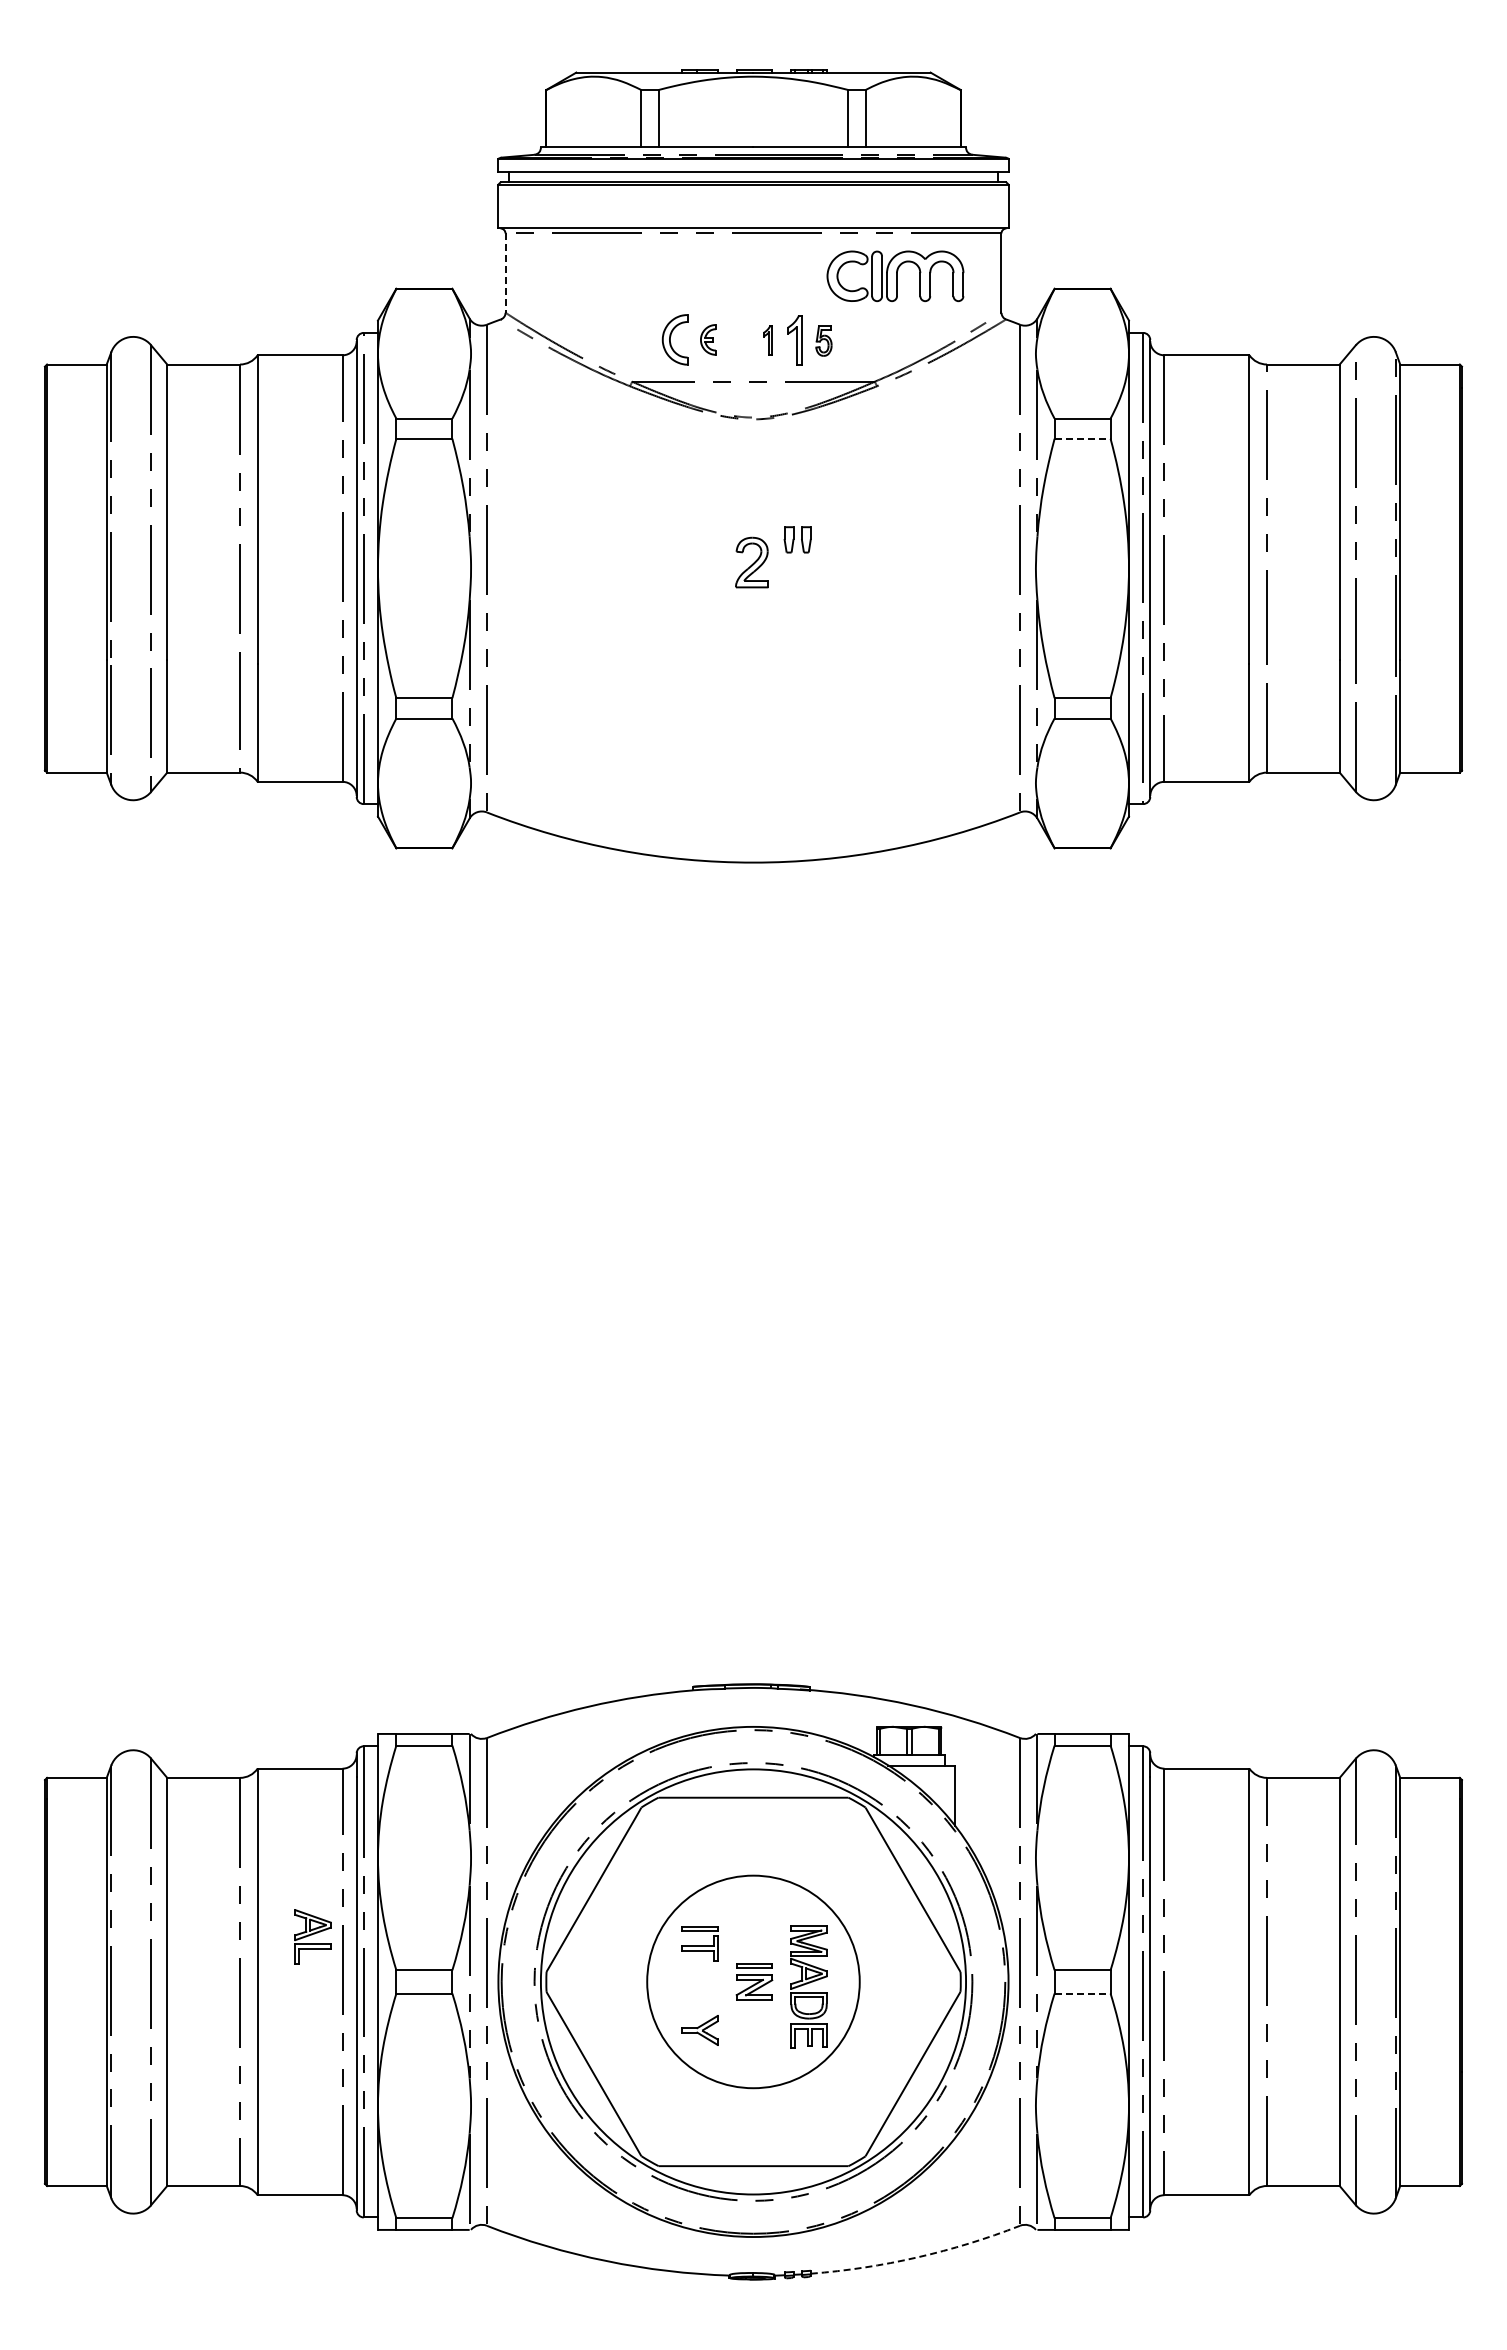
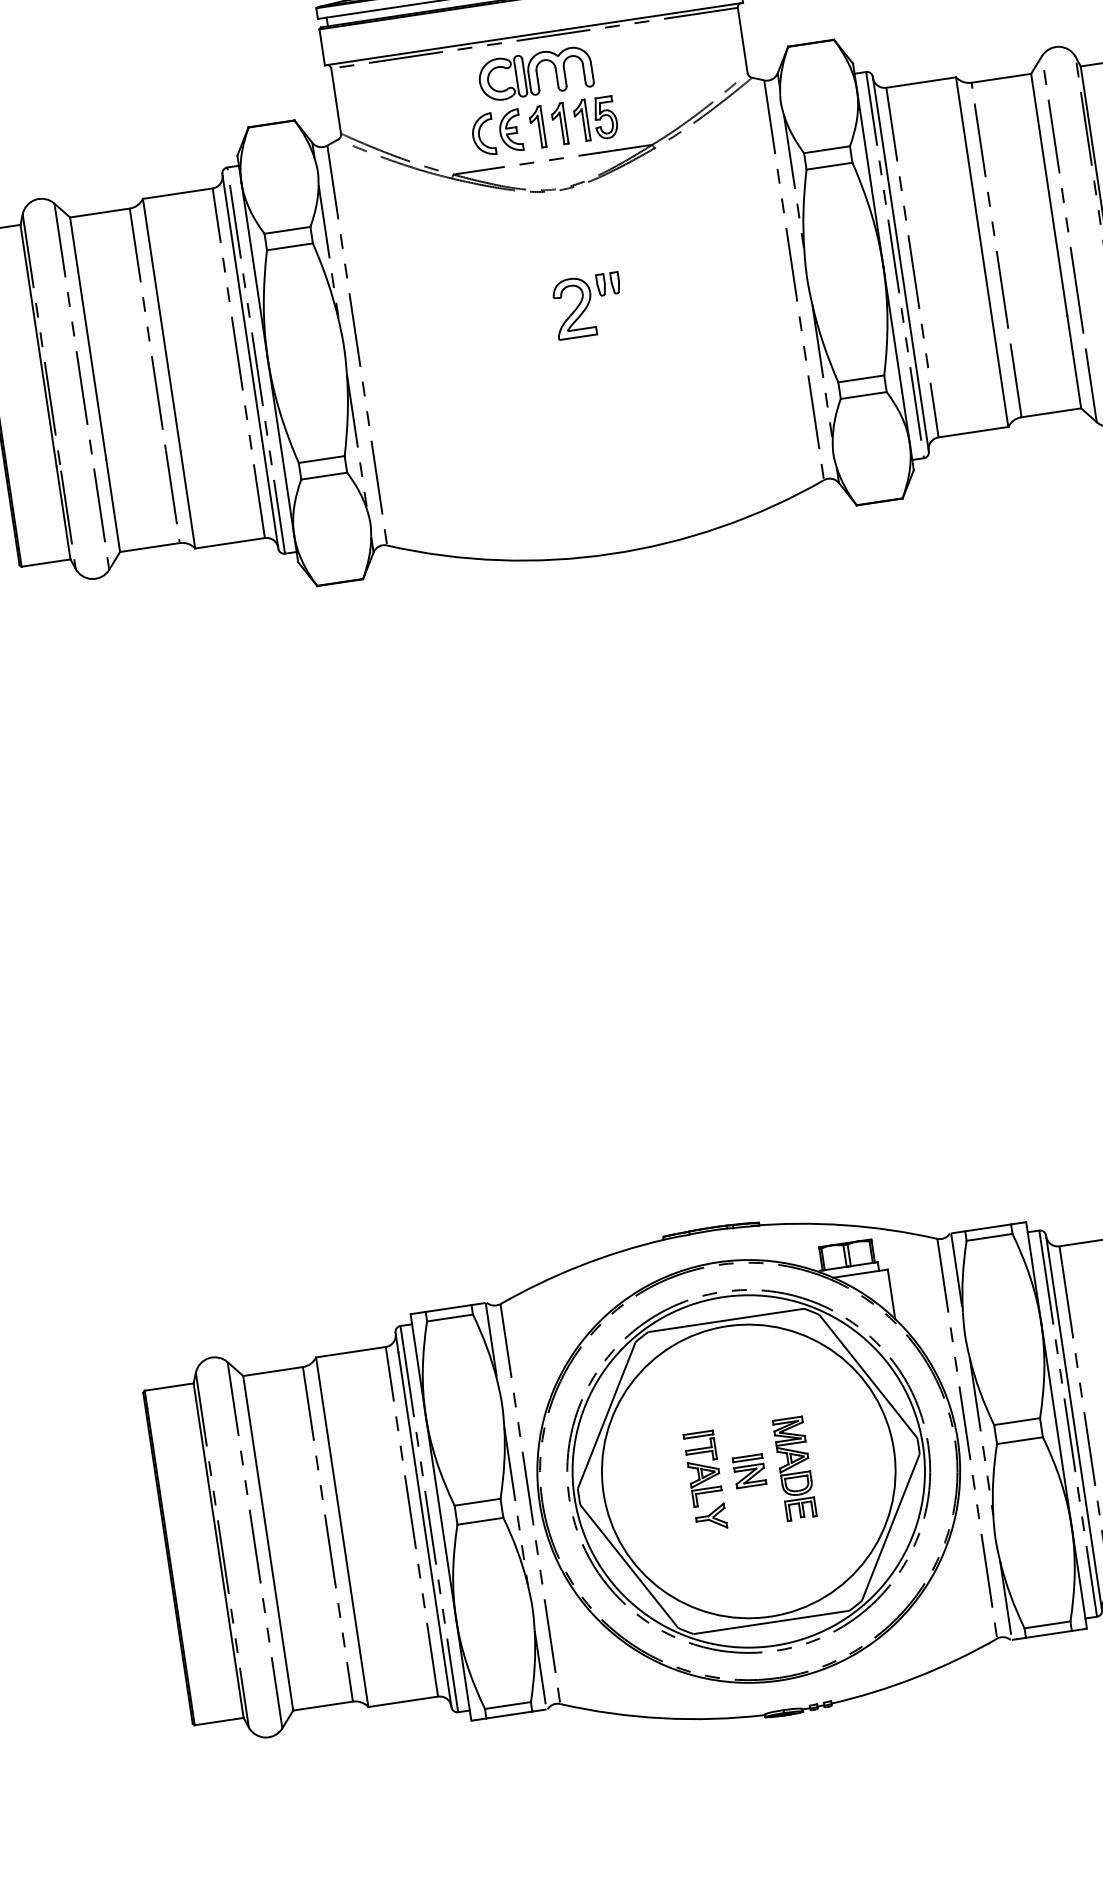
line: (505, 273) -> (336, 101), dashed -> solid
part: (895, 276) -> (535, 74), moved
part: (708, 339) -> (510, 130), size x1.67
part: (740, 340) -> (537, 127), added
part: (767, 340) -> (559, 124), size x1.67
part: (823, 340) -> (605, 117), size x1.67
line: (1082, 438) -> (829, 166), dashed -> solid
part: (751, 562) -> (573, 308), size x1.43
part: (312, 1936) -> (705, 1482), moved
circle: (753, 1981) -> (748, 1471), size x1.67
line: (1082, 1993) -> (1019, 1440), dashed -> solid
arc: (917, 2257) -> (916, 1677), dashed -> solid

